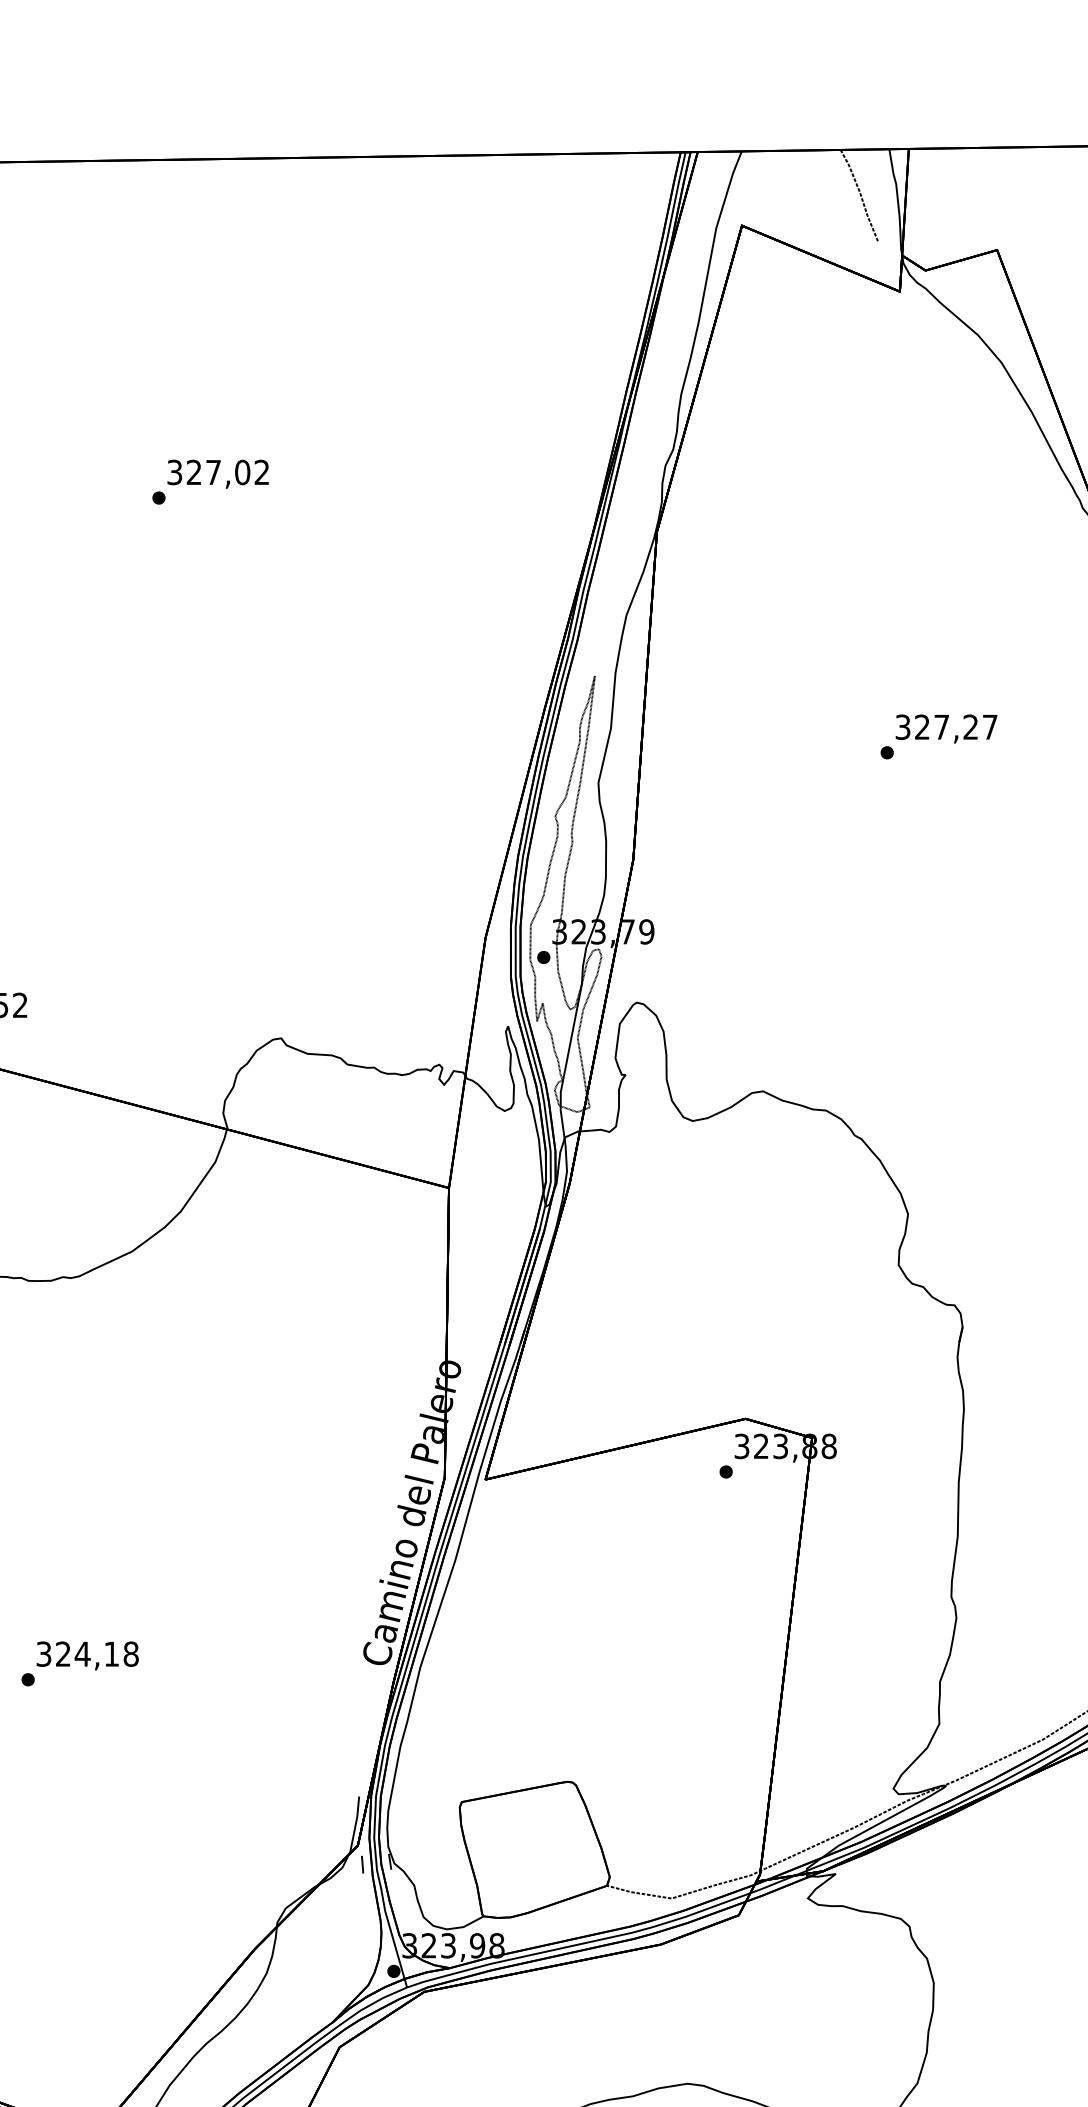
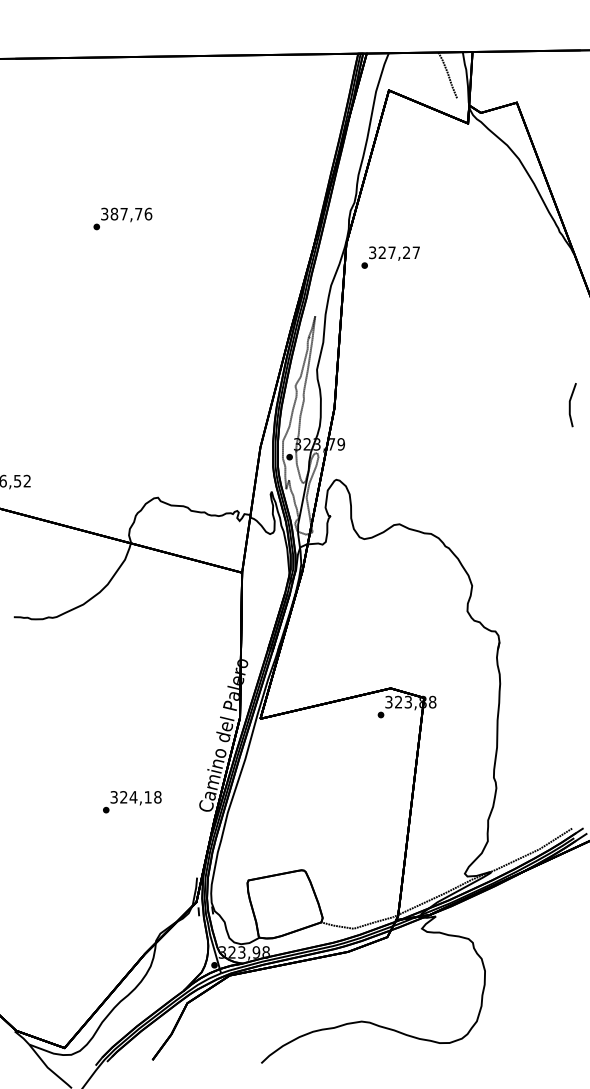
text: (228, 471) -> (131, 213), 327,02 -> 387,76
text: (938, 736) -> (390, 257), moved
text: (80, 1664) -> (132, 802), moved

